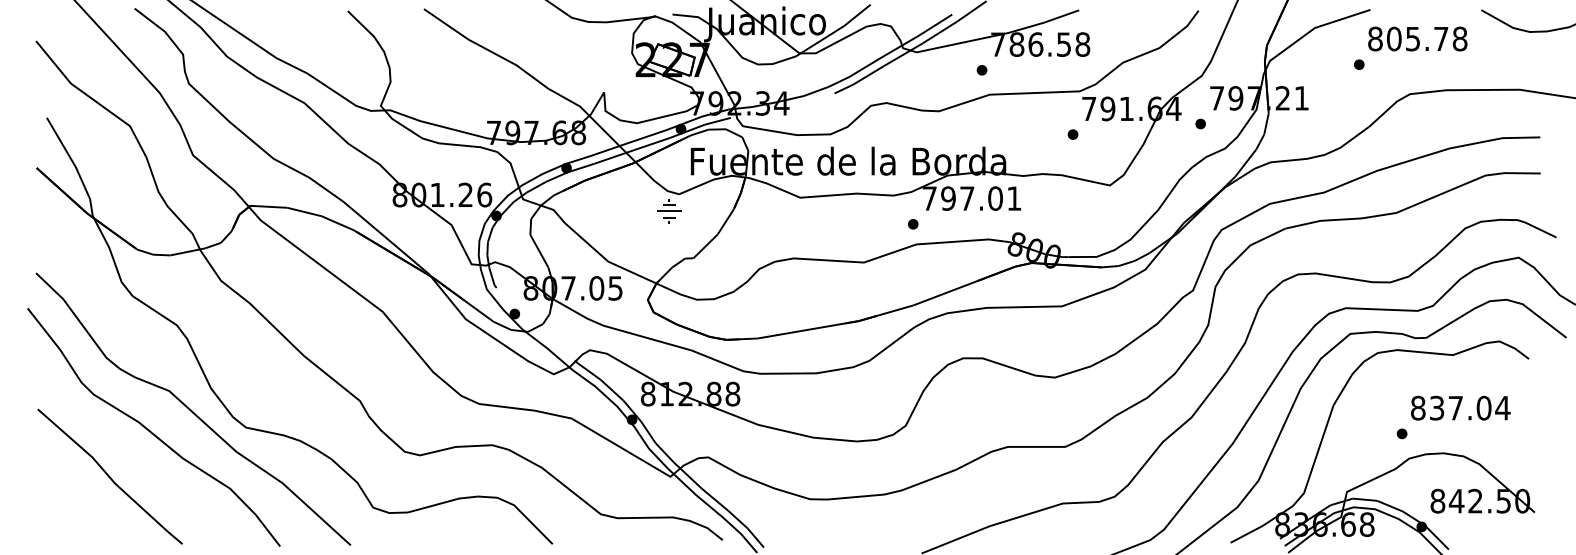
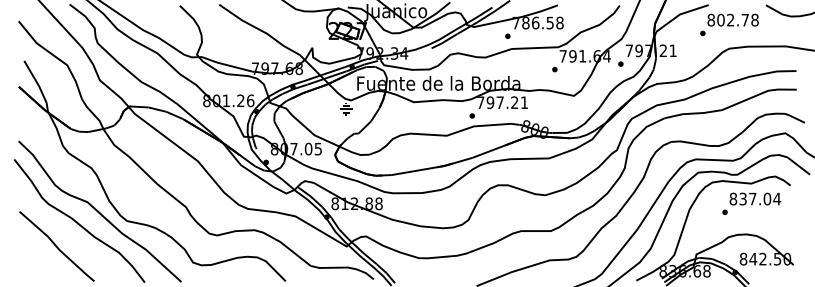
text: (1412, 37) -> (730, 19), 805.78 -> 802.78
text: (994, 198) -> (514, 102), 797.01 -> 797.21
text: (1453, 416) -> (751, 203), moved

